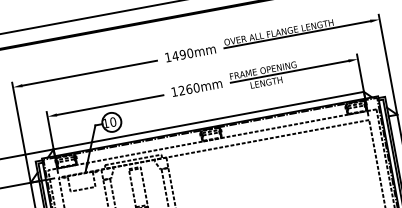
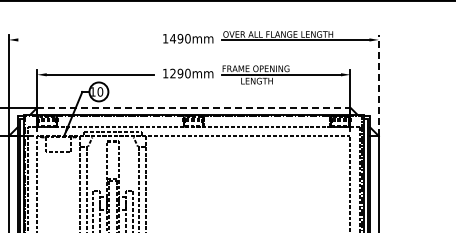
line: (387, 64) -> (378, 85), solid -> dashed
line: (89, 72) -> (86, 39), removed
text: (189, 89) -> (180, 73), 1260mm -> 1290mm
line: (208, 120) -> (193, 107), solid -> dashed

